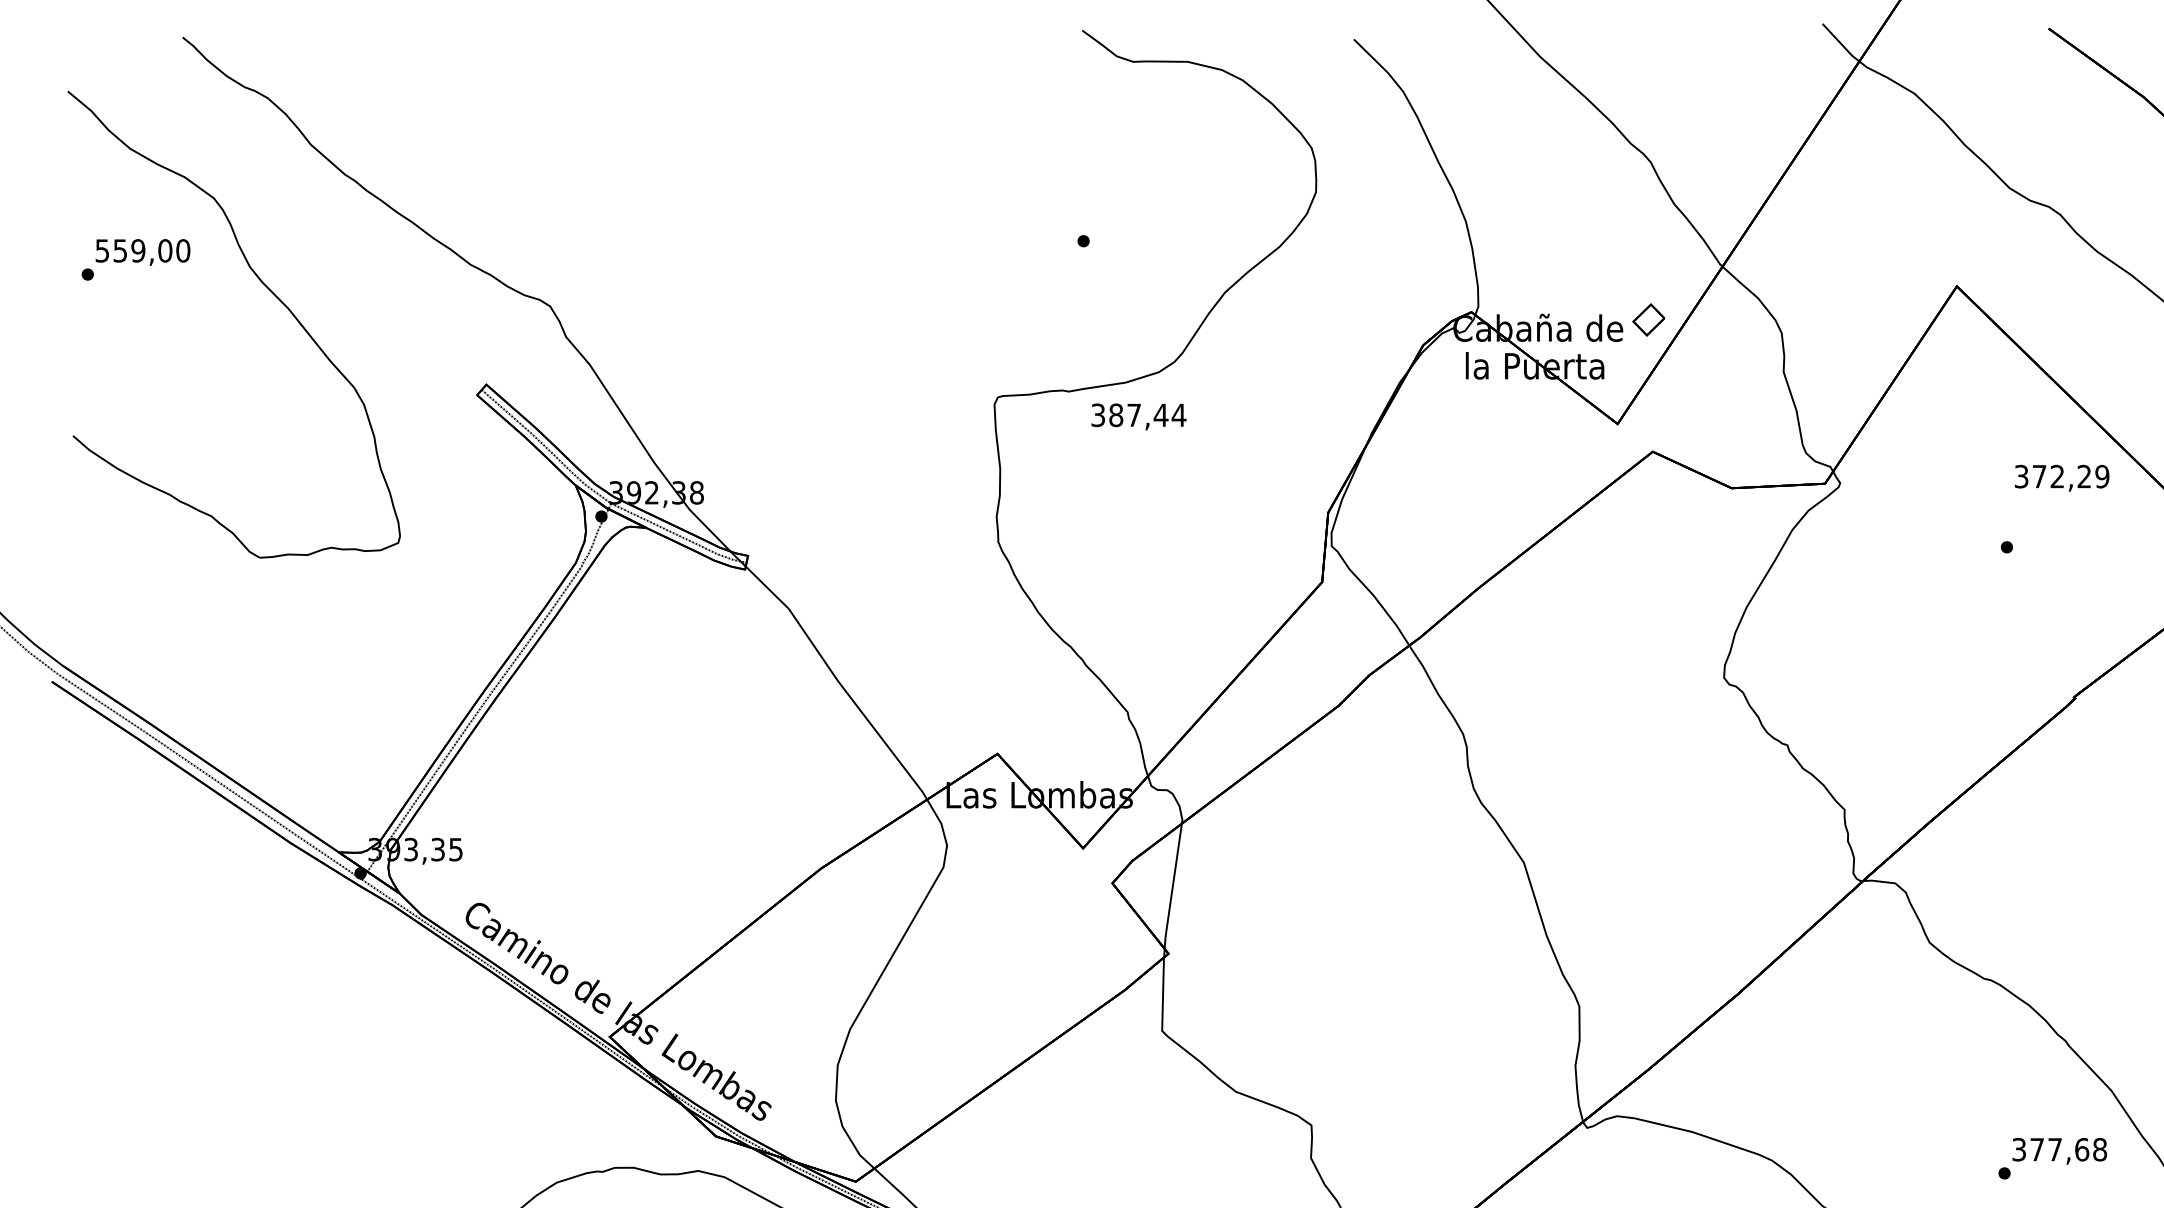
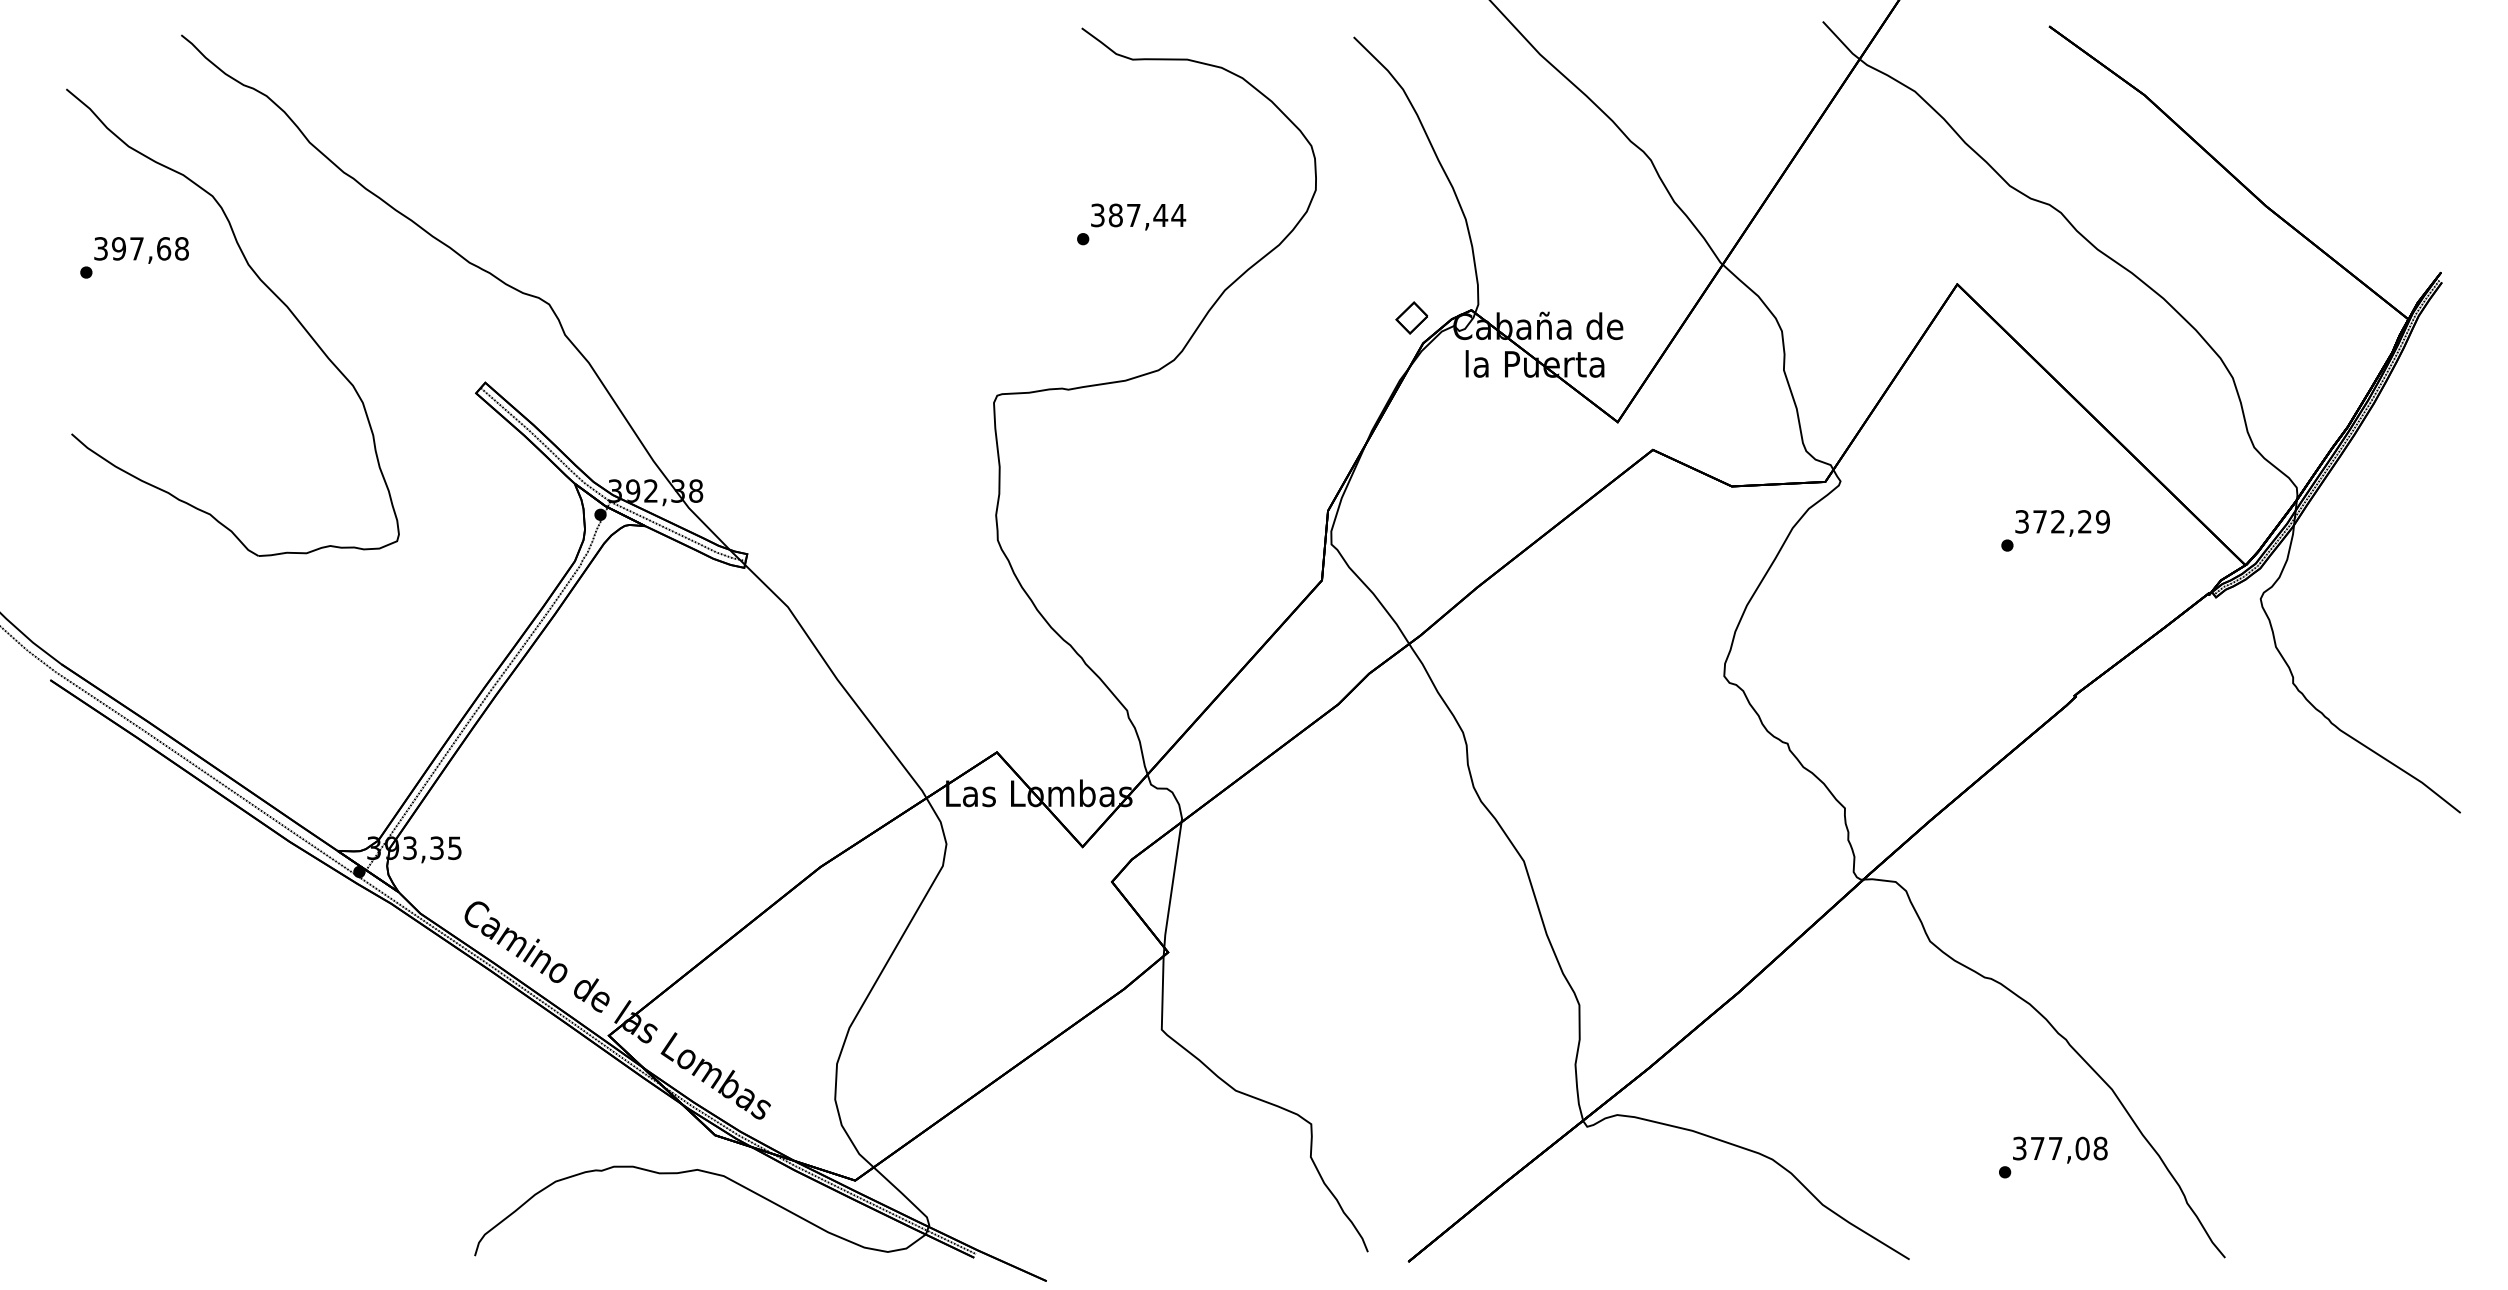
text: (143, 250) -> (142, 248), 559,00 -> 397,68
part: (1648, 319) -> (1411, 317), moved
text: (1138, 416) -> (1138, 216), moved
text: (2061, 478) -> (2062, 523), moved
text: (2081, 1149) -> (2082, 1148), 377,68 -> 377,08

